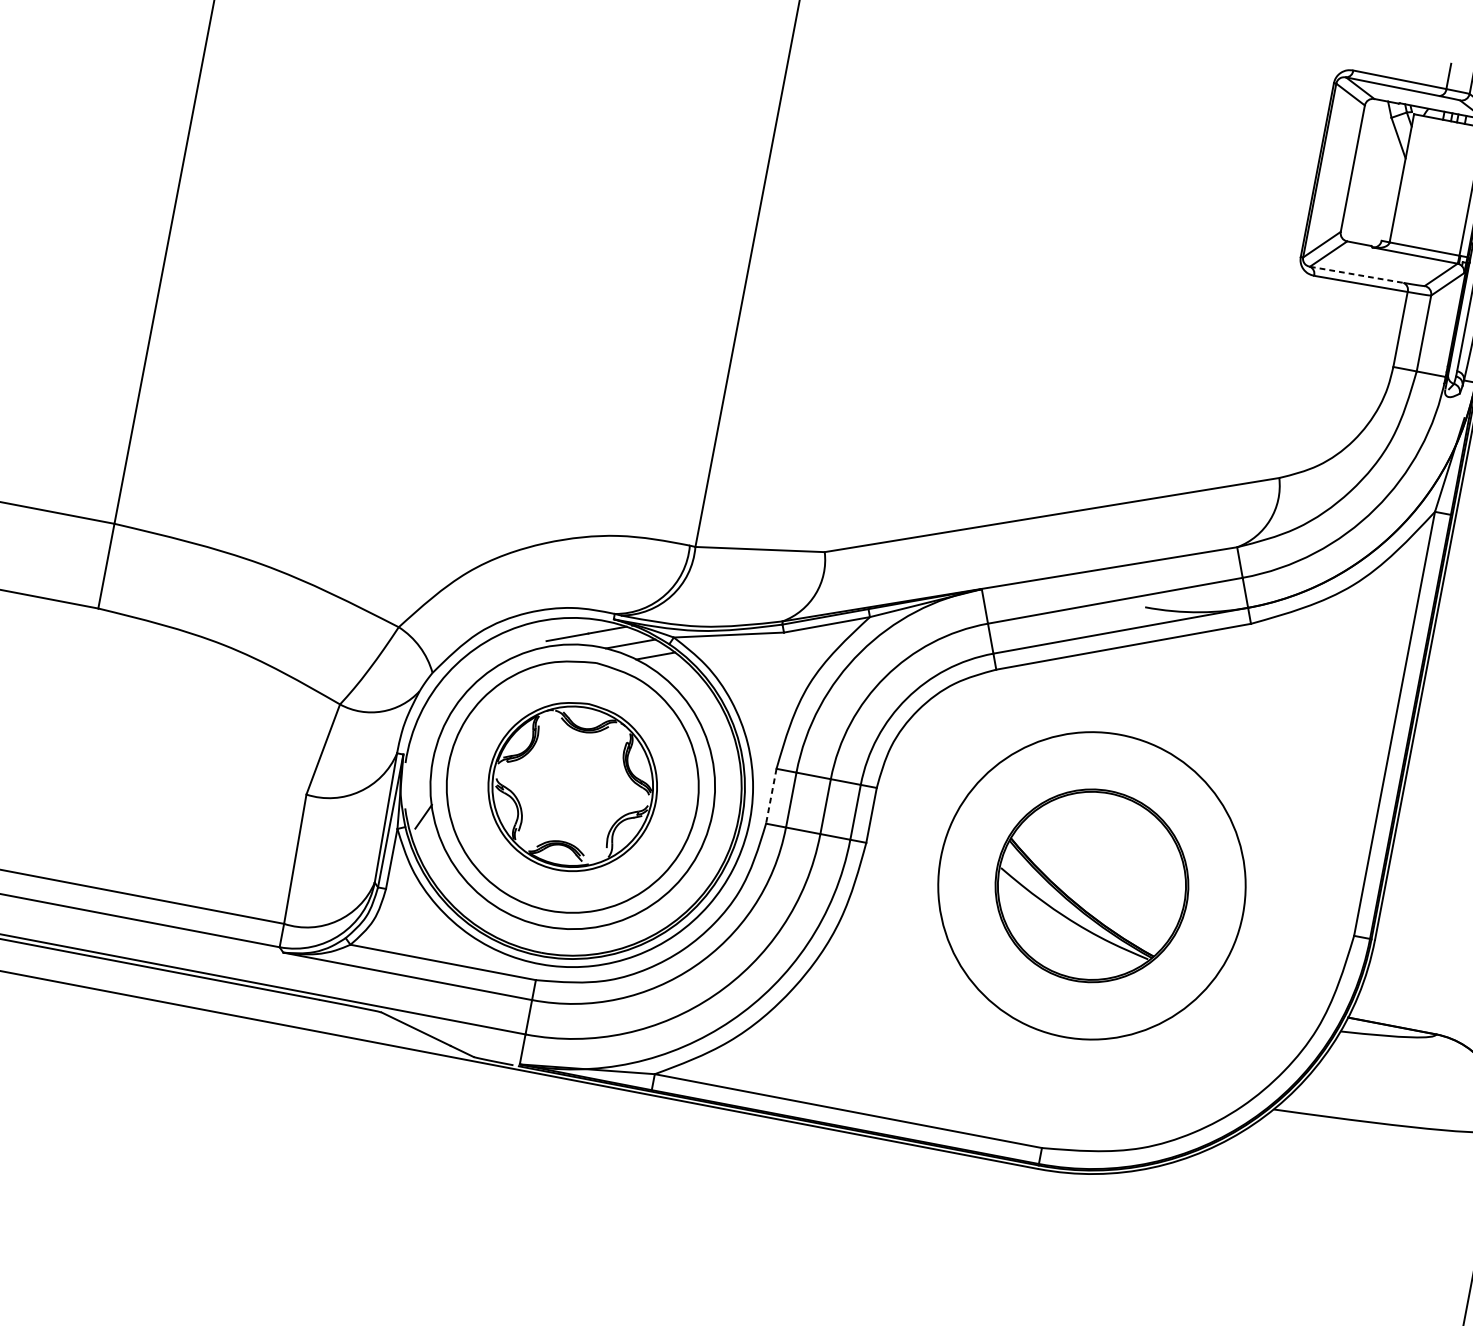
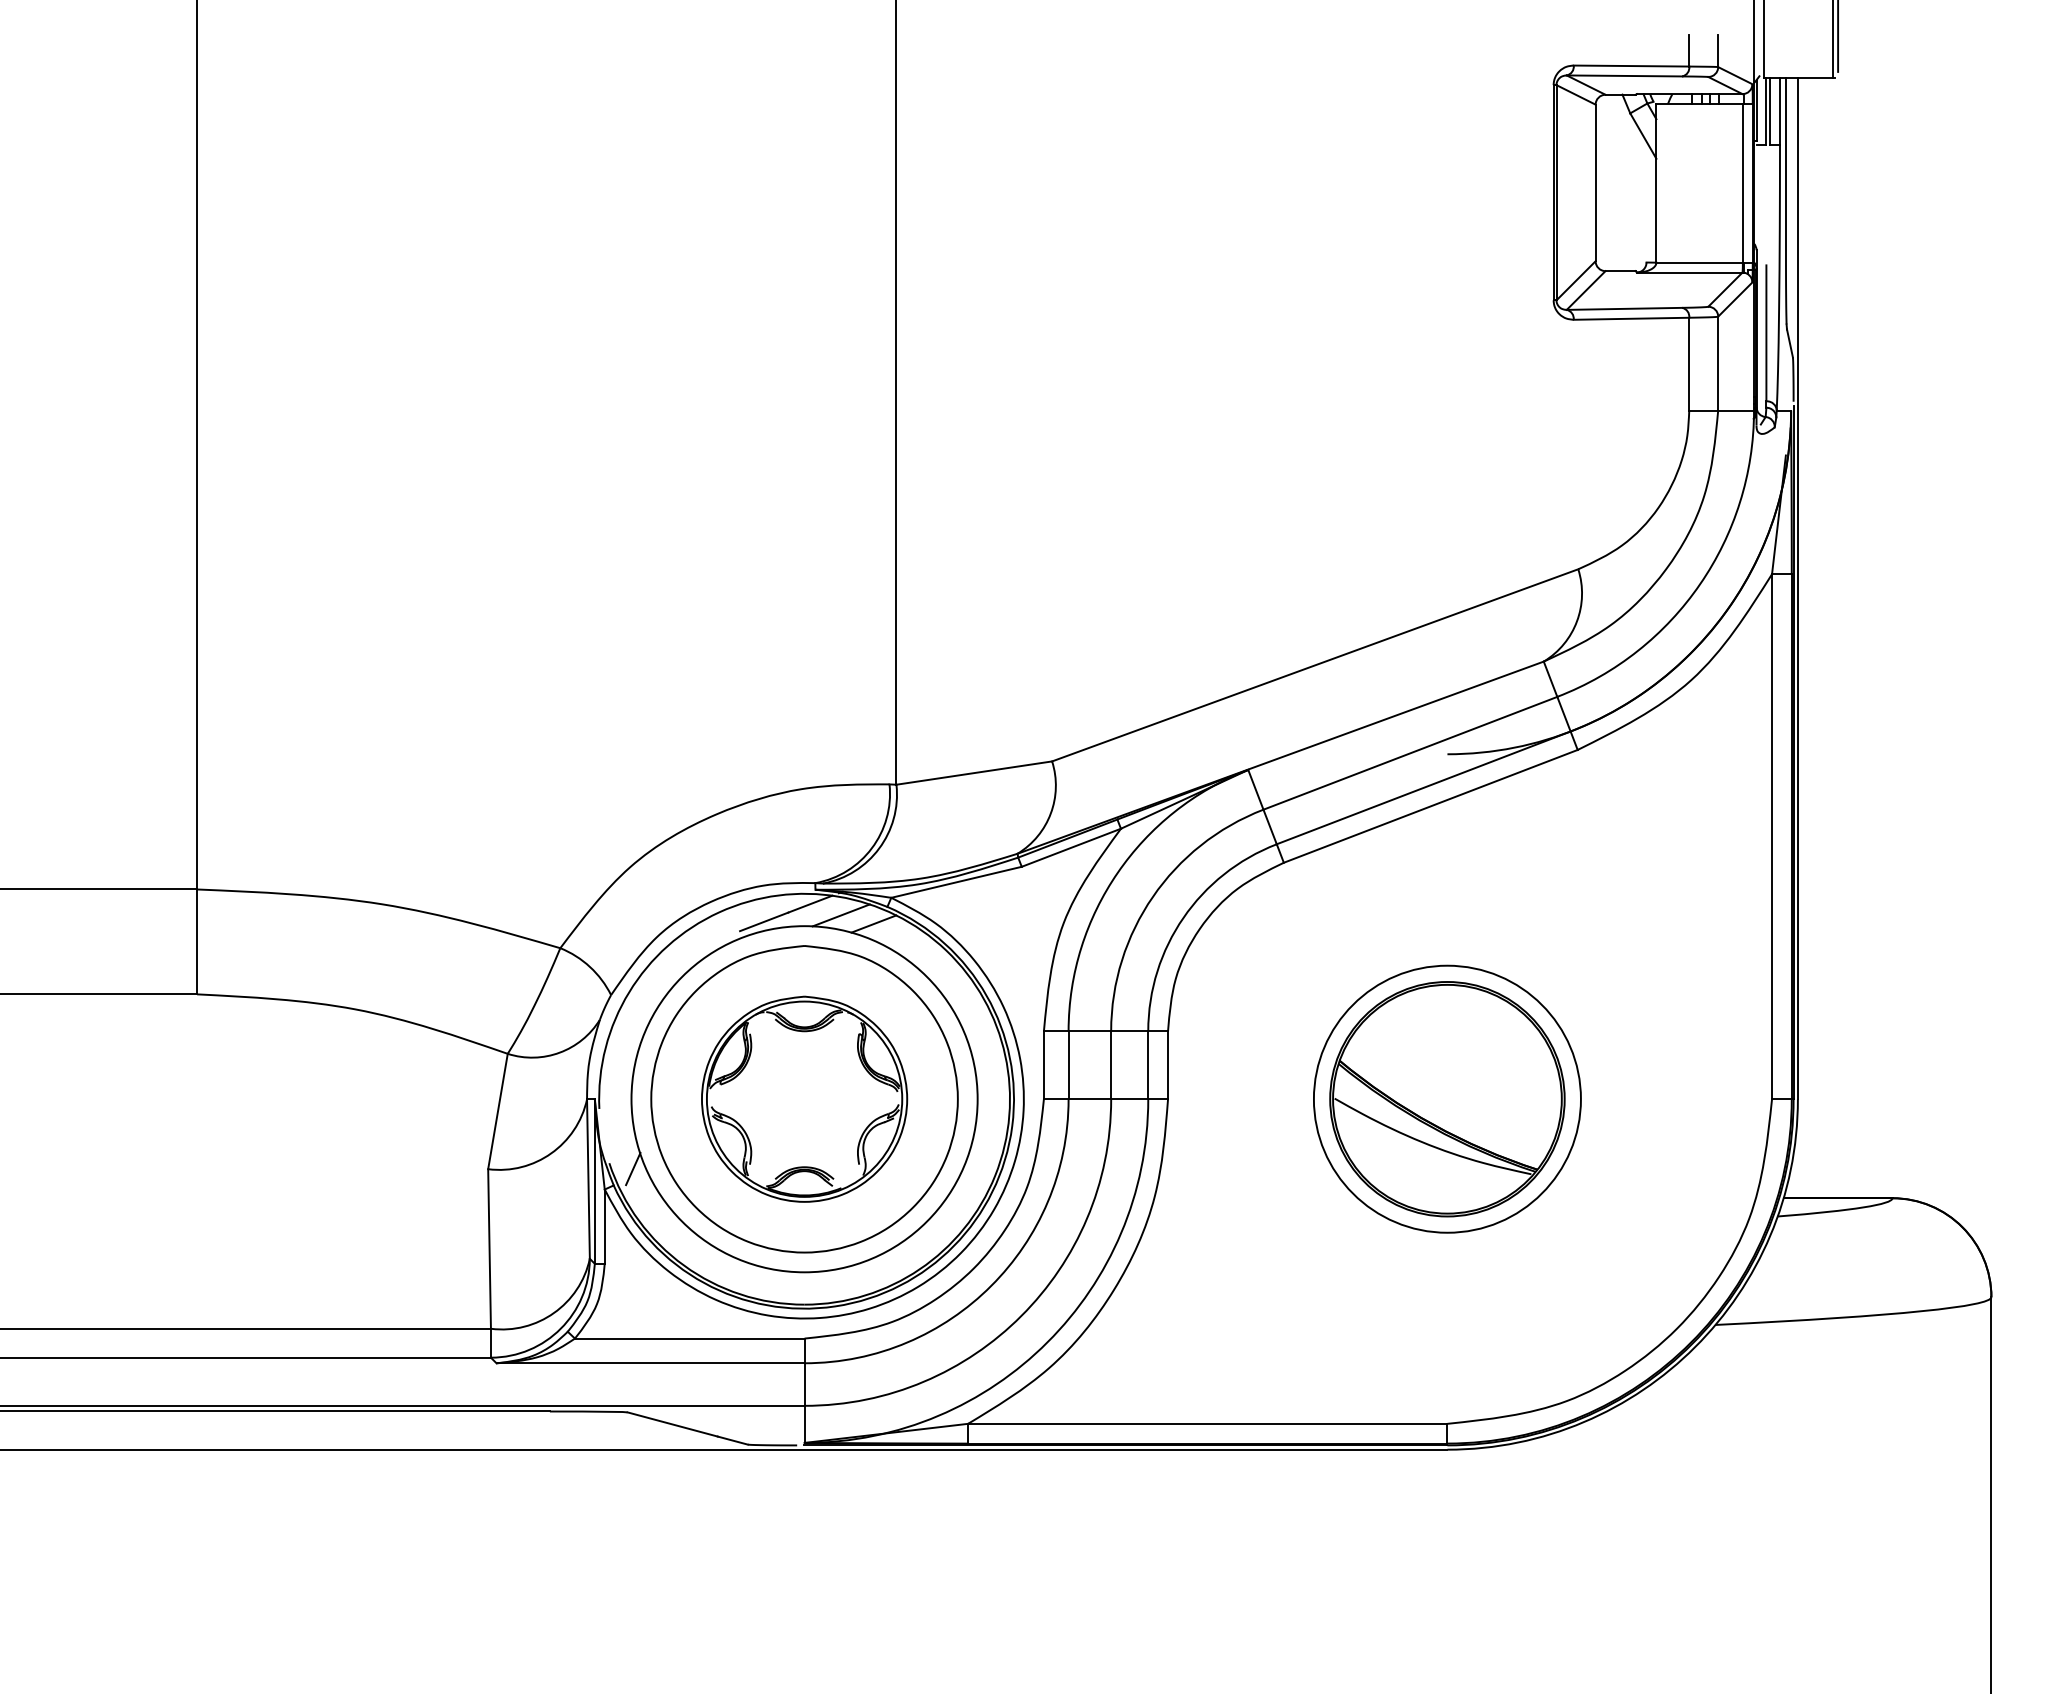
line: (1356, 274) -> (1624, 308), dashed -> solid
line: (770, 796) -> (1043, 1065), dashed -> solid
circle: (1091, 885) -> (1446, 1098), size x0.71

